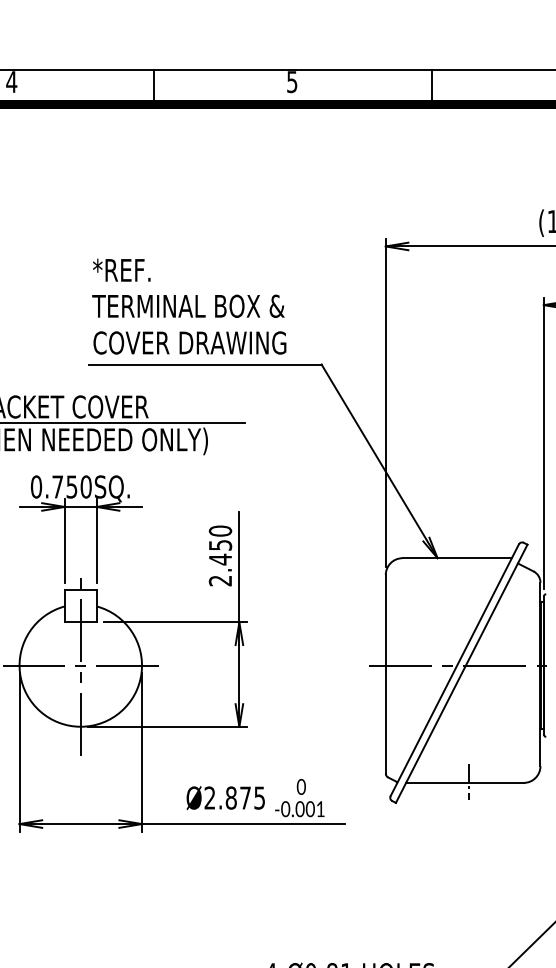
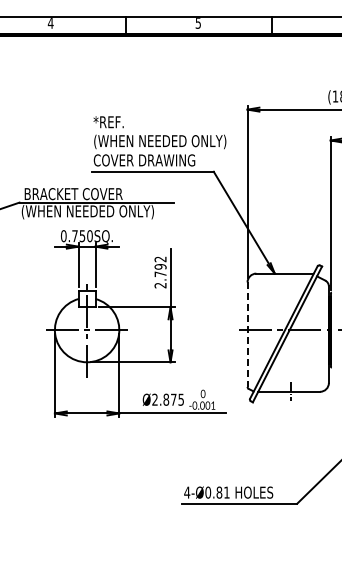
text: (218, 307) -> (159, 141), TERMINAL BOX & -> (WHEN NEEDED ONLY)
text: (220, 544) -> (160, 266), 2.450 -> 2.792
line: (385, 675) -> (247, 335), solid -> dashed

